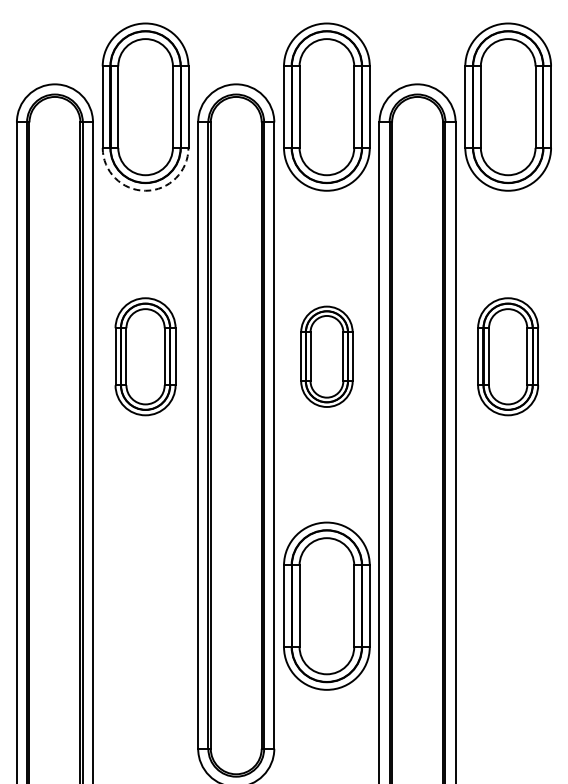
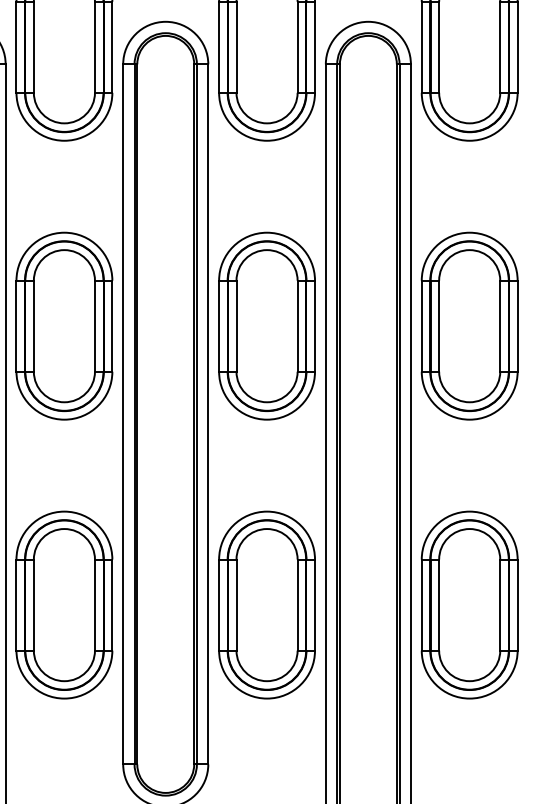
arc: (145, 190) -> (64, 140), dashed -> solid
part: (145, 356) -> (64, 325), size x1.43
part: (326, 356) -> (266, 325), size x1.67
part: (507, 356) -> (468, 325), size x1.43
part: (145, 605) -> (64, 604), added
part: (507, 605) -> (468, 604), added

